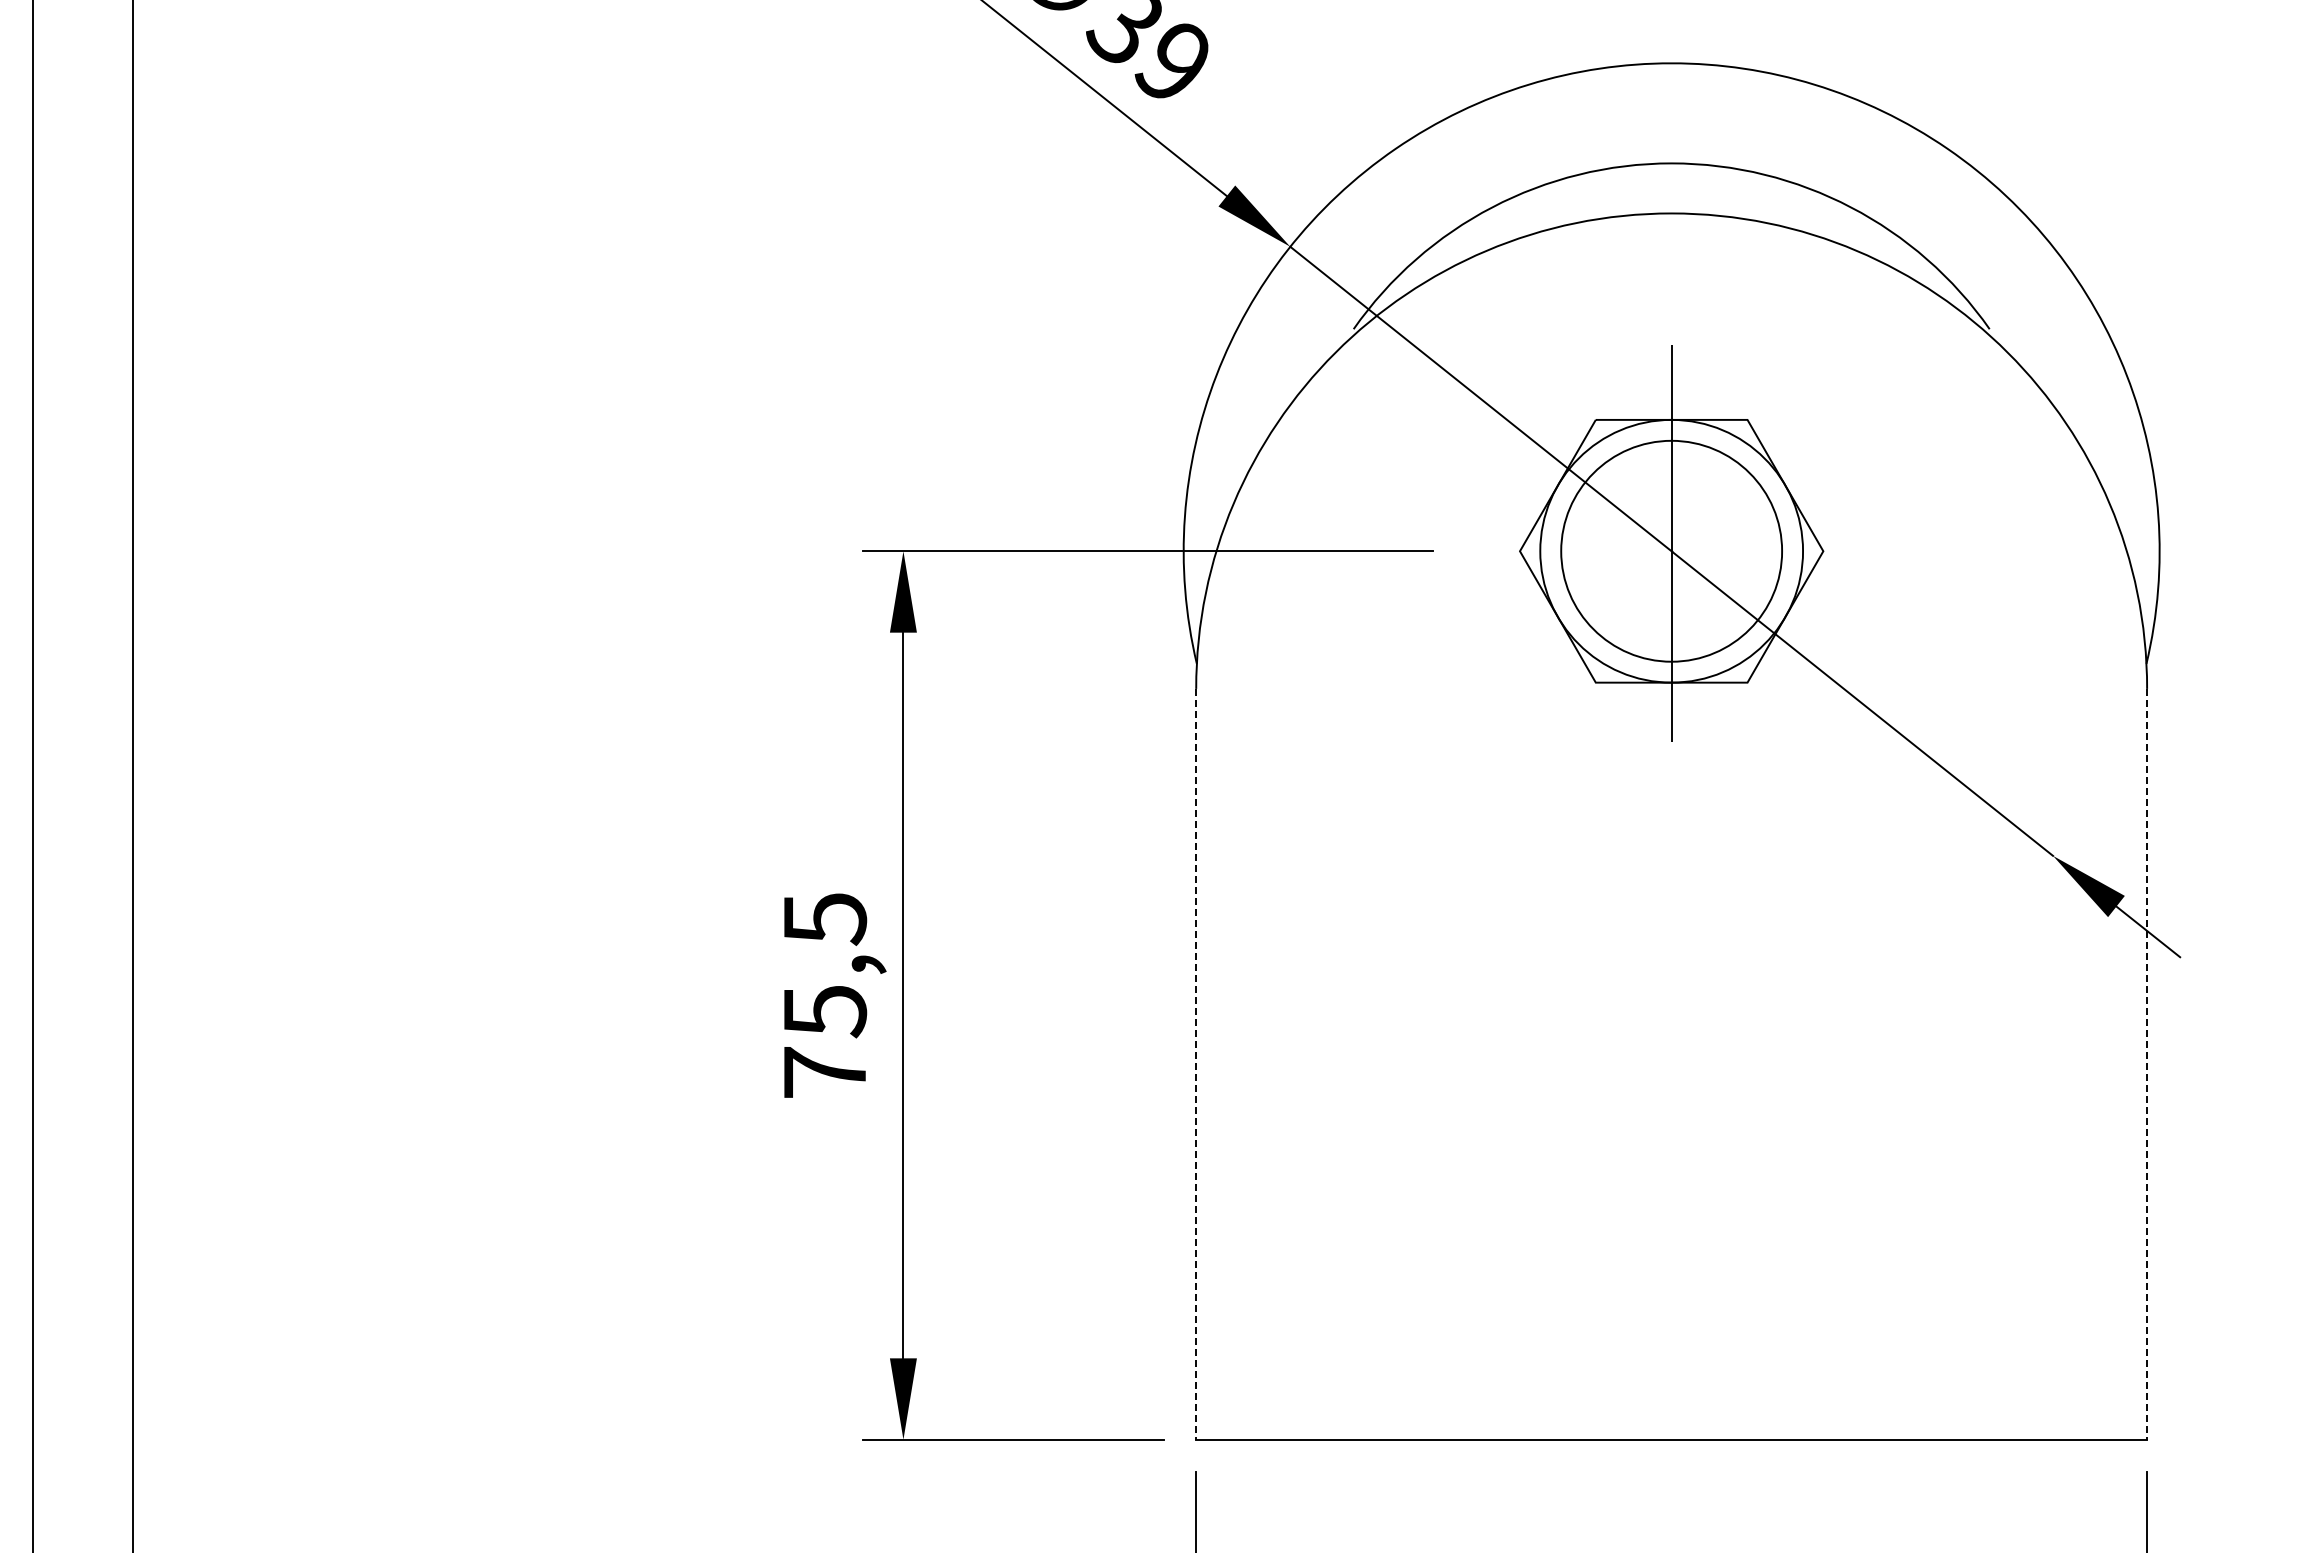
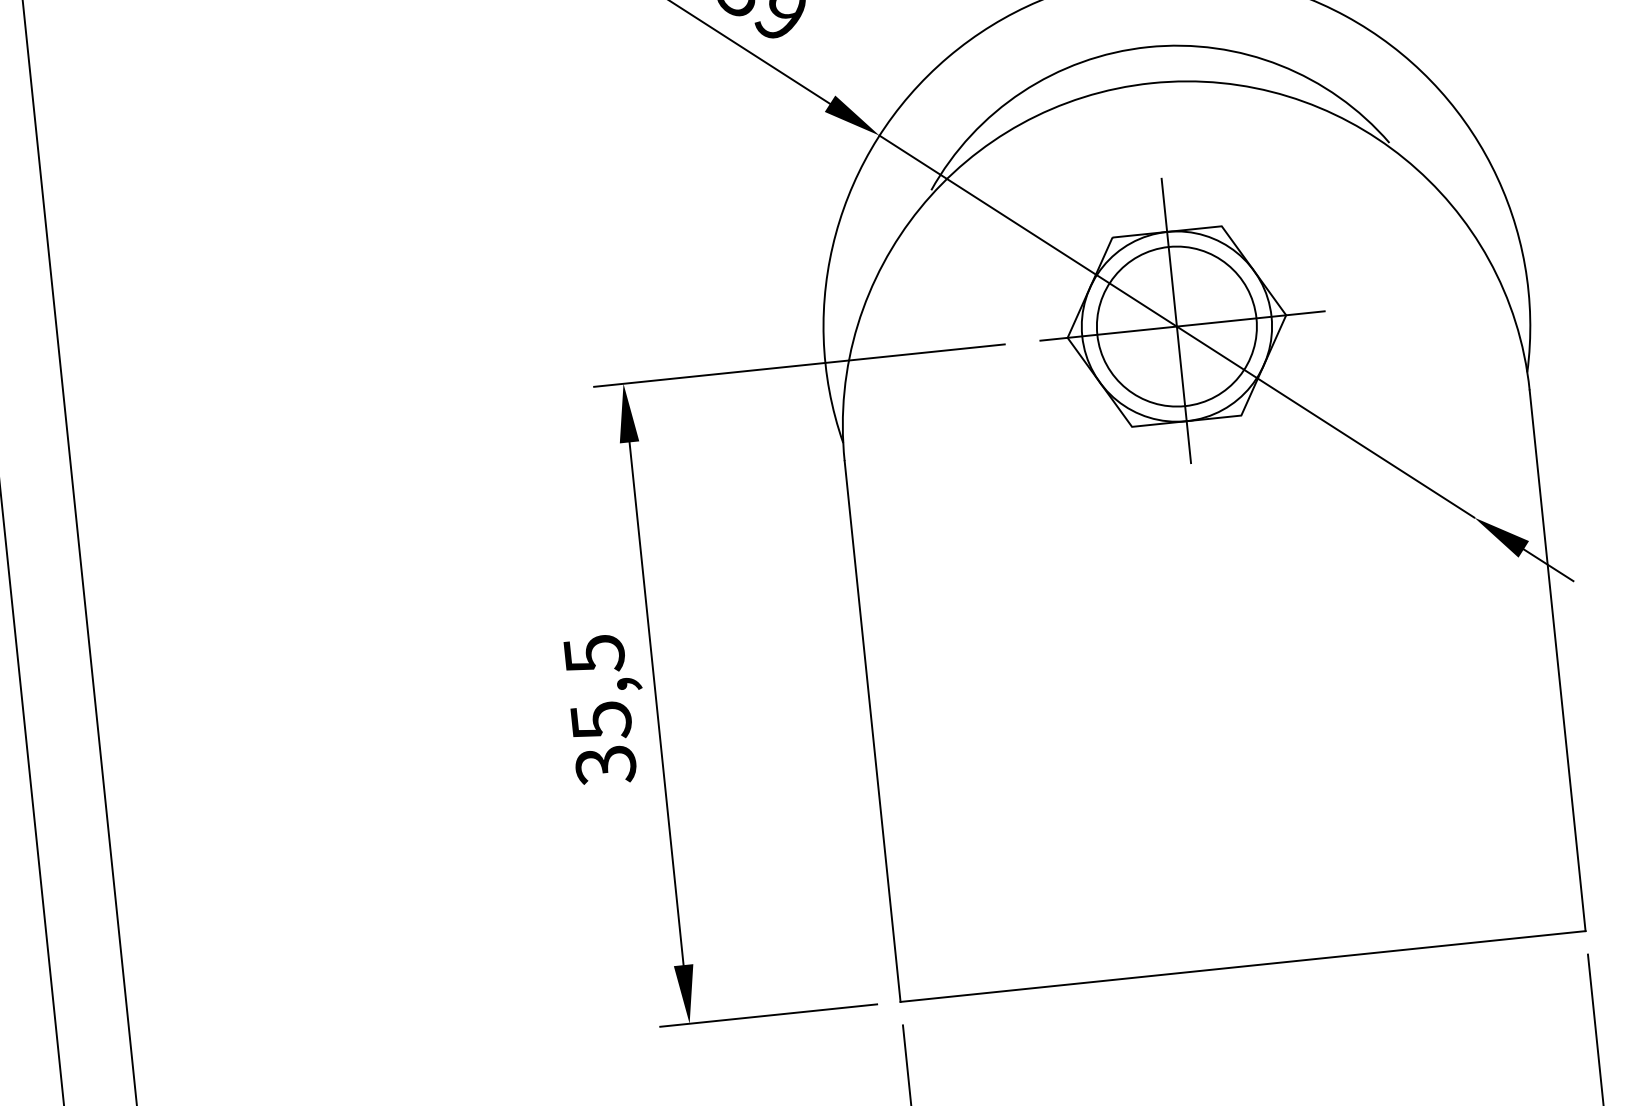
line: (1671, 551) -> (1176, 326), added
line: (1196, 1064) -> (872, 731), dashed -> solid
line: (2147, 1064) -> (1557, 660), dashed -> solid
text: (825, 1073) -> (606, 765), 75,5 -> 35,5

